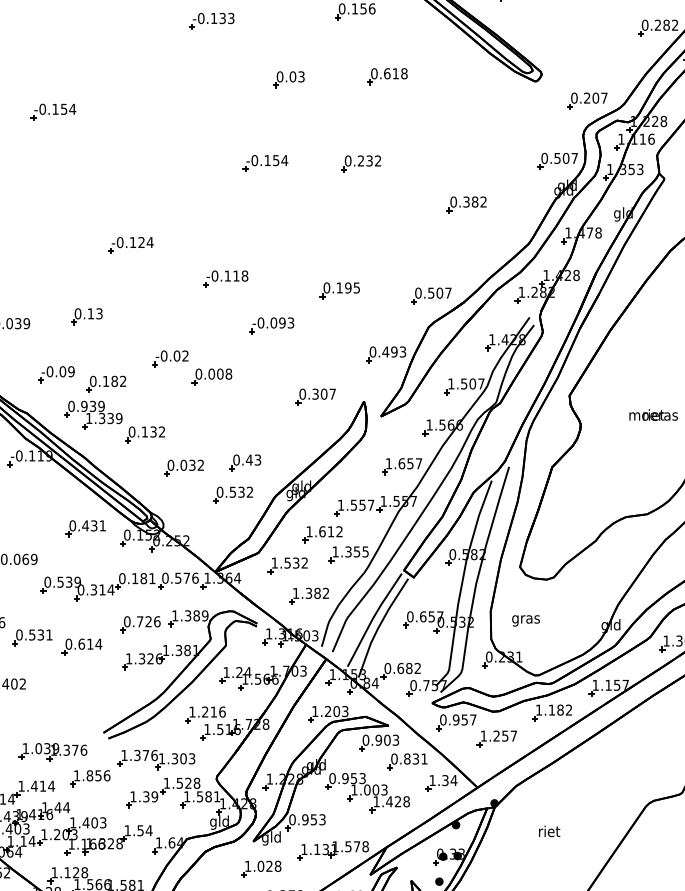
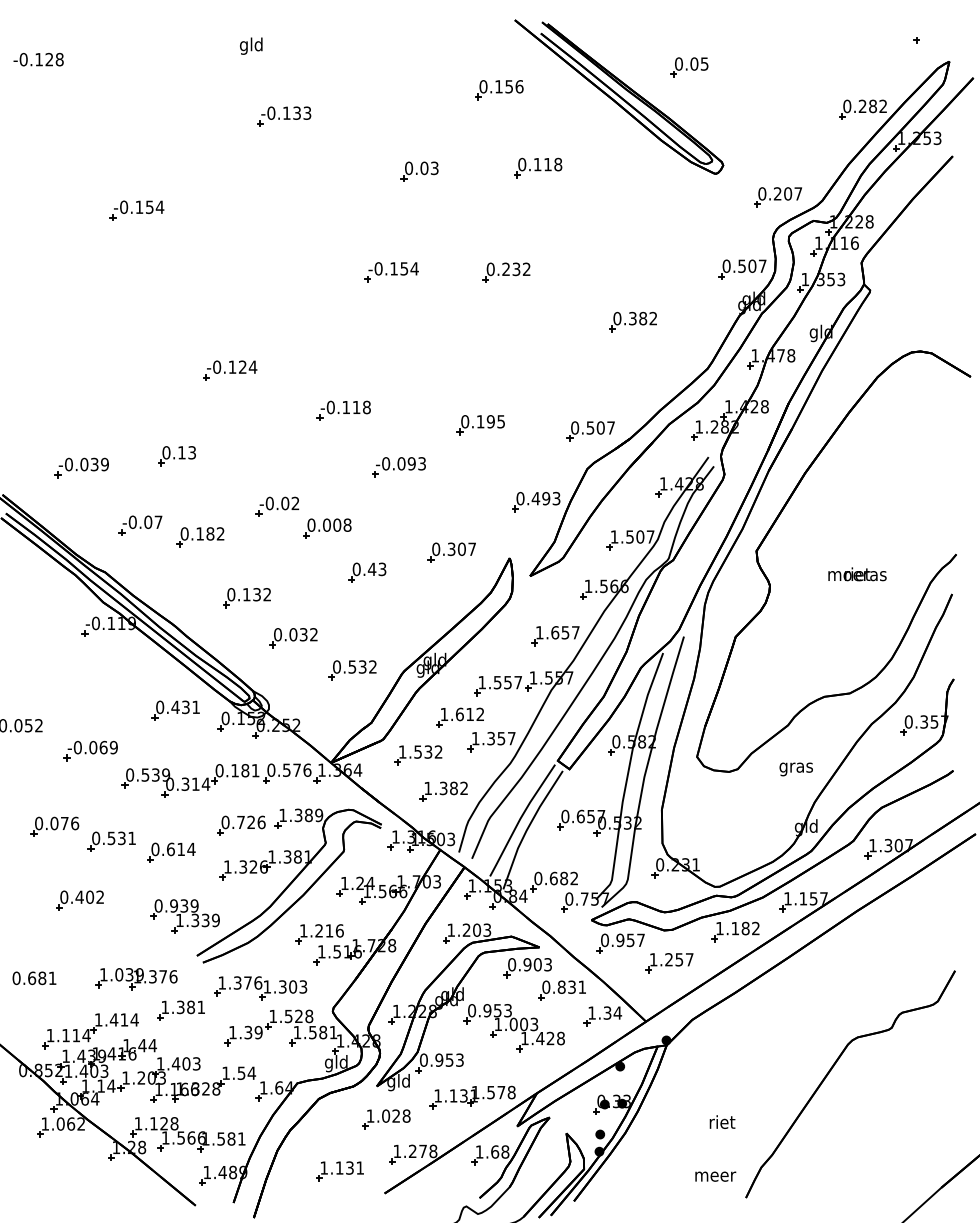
part: (212, 21) -> (284, 116), moved
text: (387, 73) -> (537, 164), 0.618 -> 0.118
text: (71, 371) -> (158, 522), -0.09 -> -0.07
part: (93, 415) -> (184, 916), moved
part: (245, 462) -> (367, 572), moved
text: (365, 551) -> (511, 738), 1.355 -> 1.357
text: (525, 620) -> (795, 769), moved
text: (98, 775) -> (190, 1007), 1.856 -> 1.381
text: (549, 830) -> (722, 1121), moved

